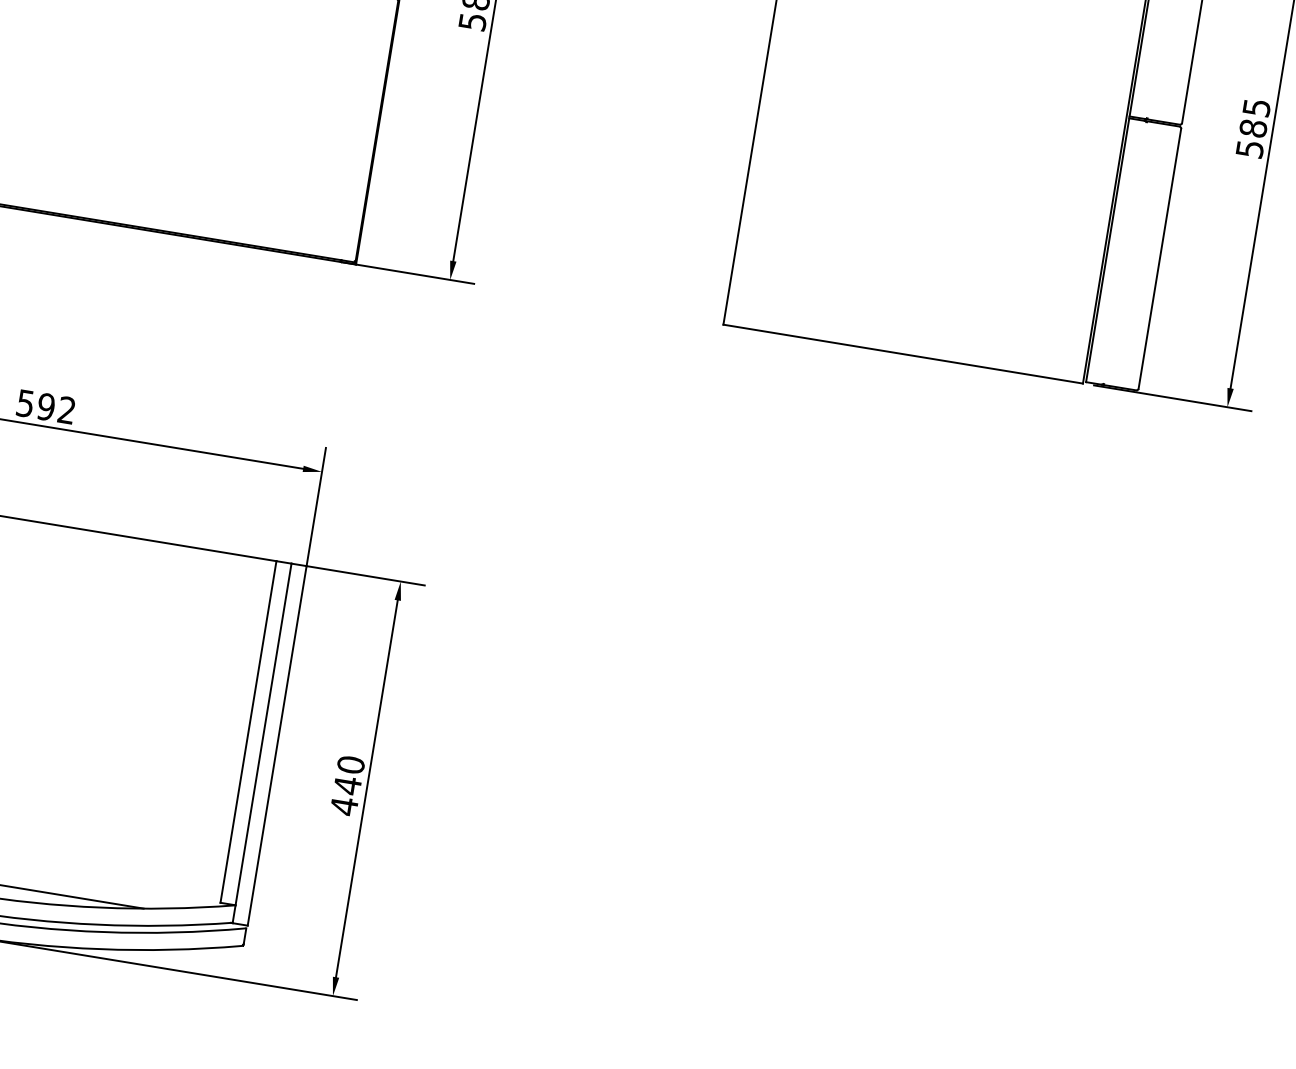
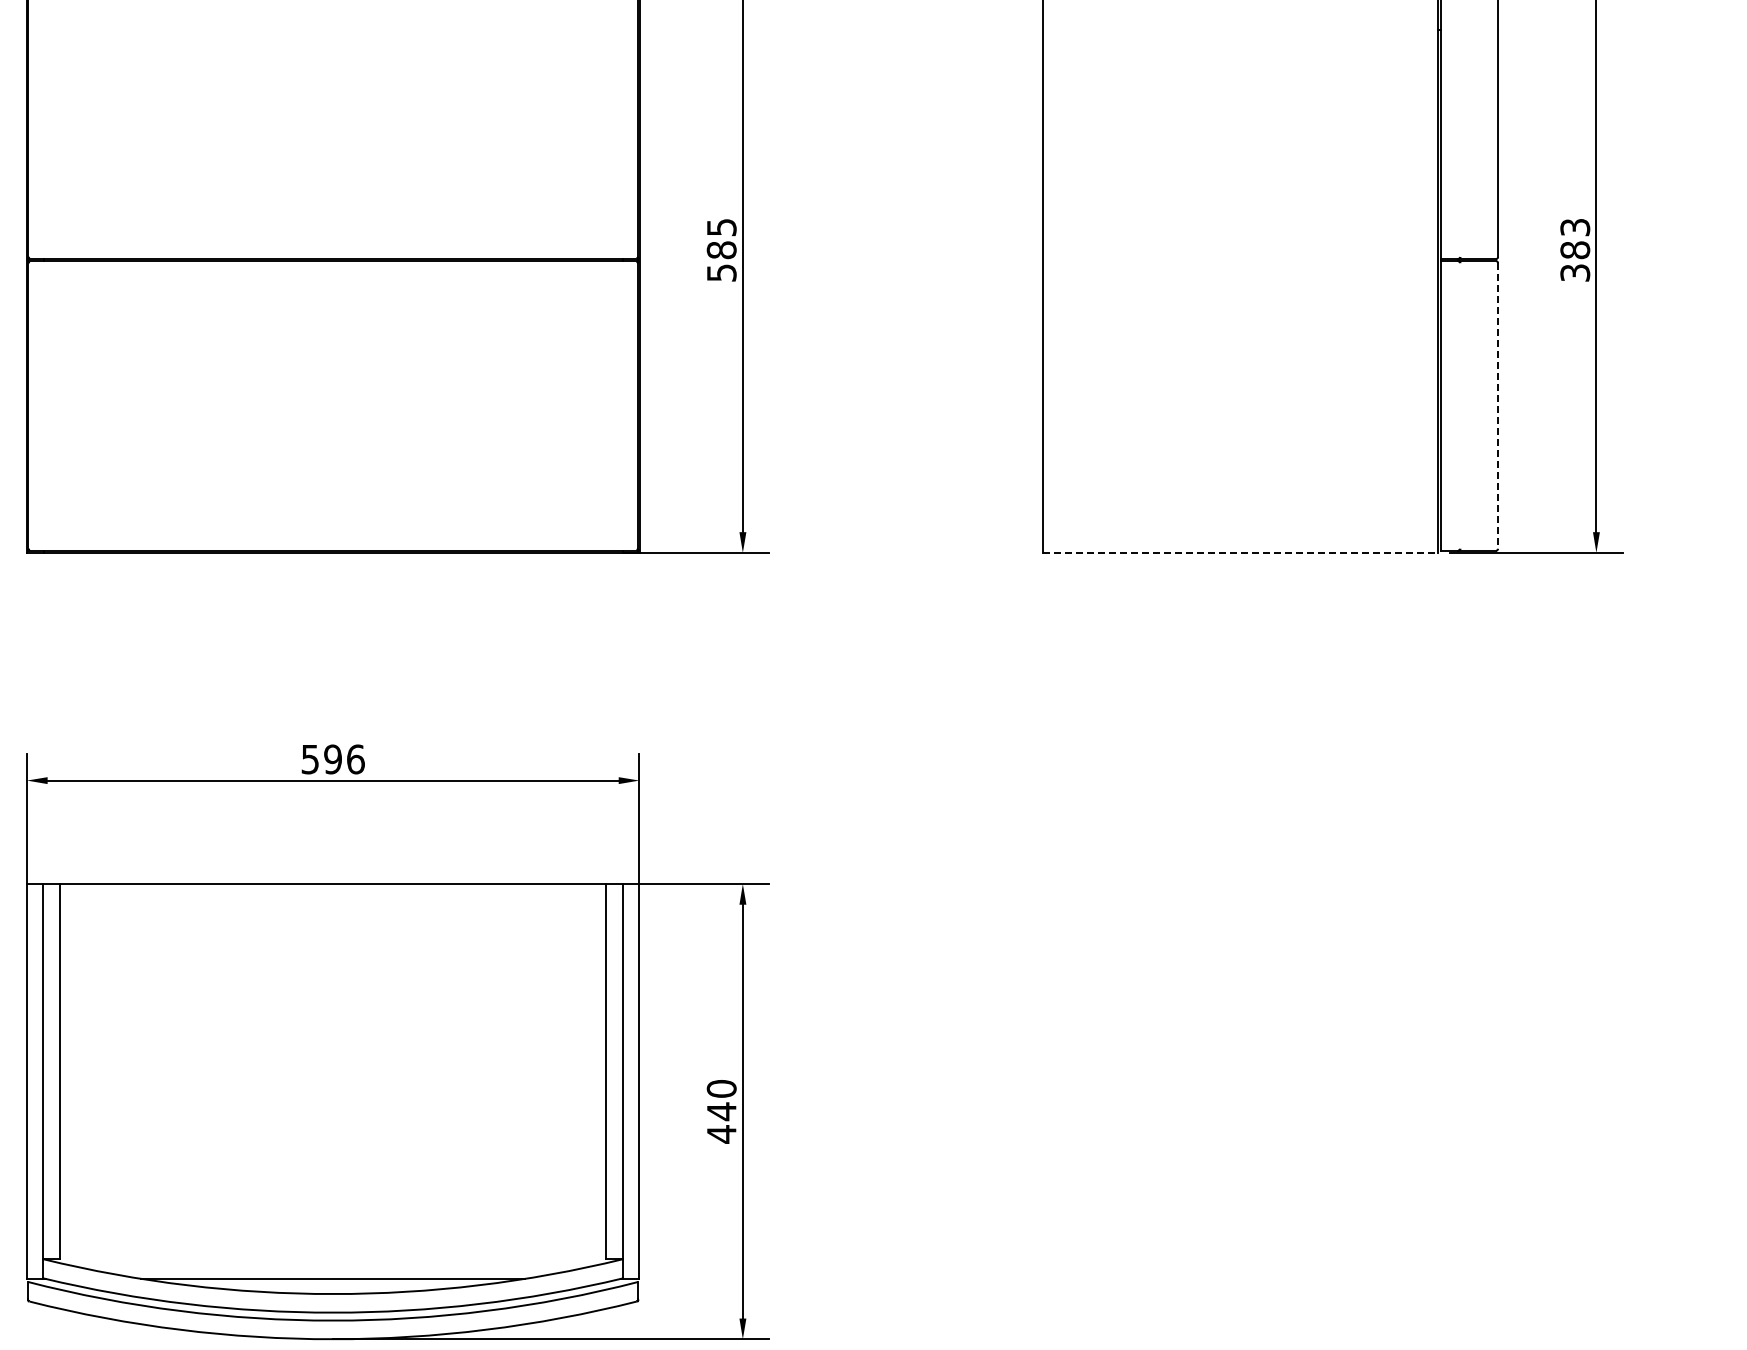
text: (1252, 127) -> (1574, 249), 585 -> 383
line: (1160, 258) -> (1498, 405), solid -> dashed
line: (903, 353) -> (1240, 552), solid -> dashed
text: (66, 410) -> (355, 759), 592 -> 596

